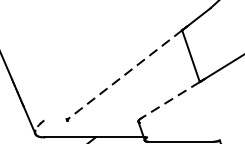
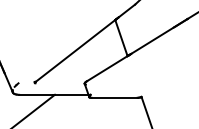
line: (125, 75) -> (75, 51), dashed -> solid
line: (171, 99) -> (107, 68), dashed -> solid

